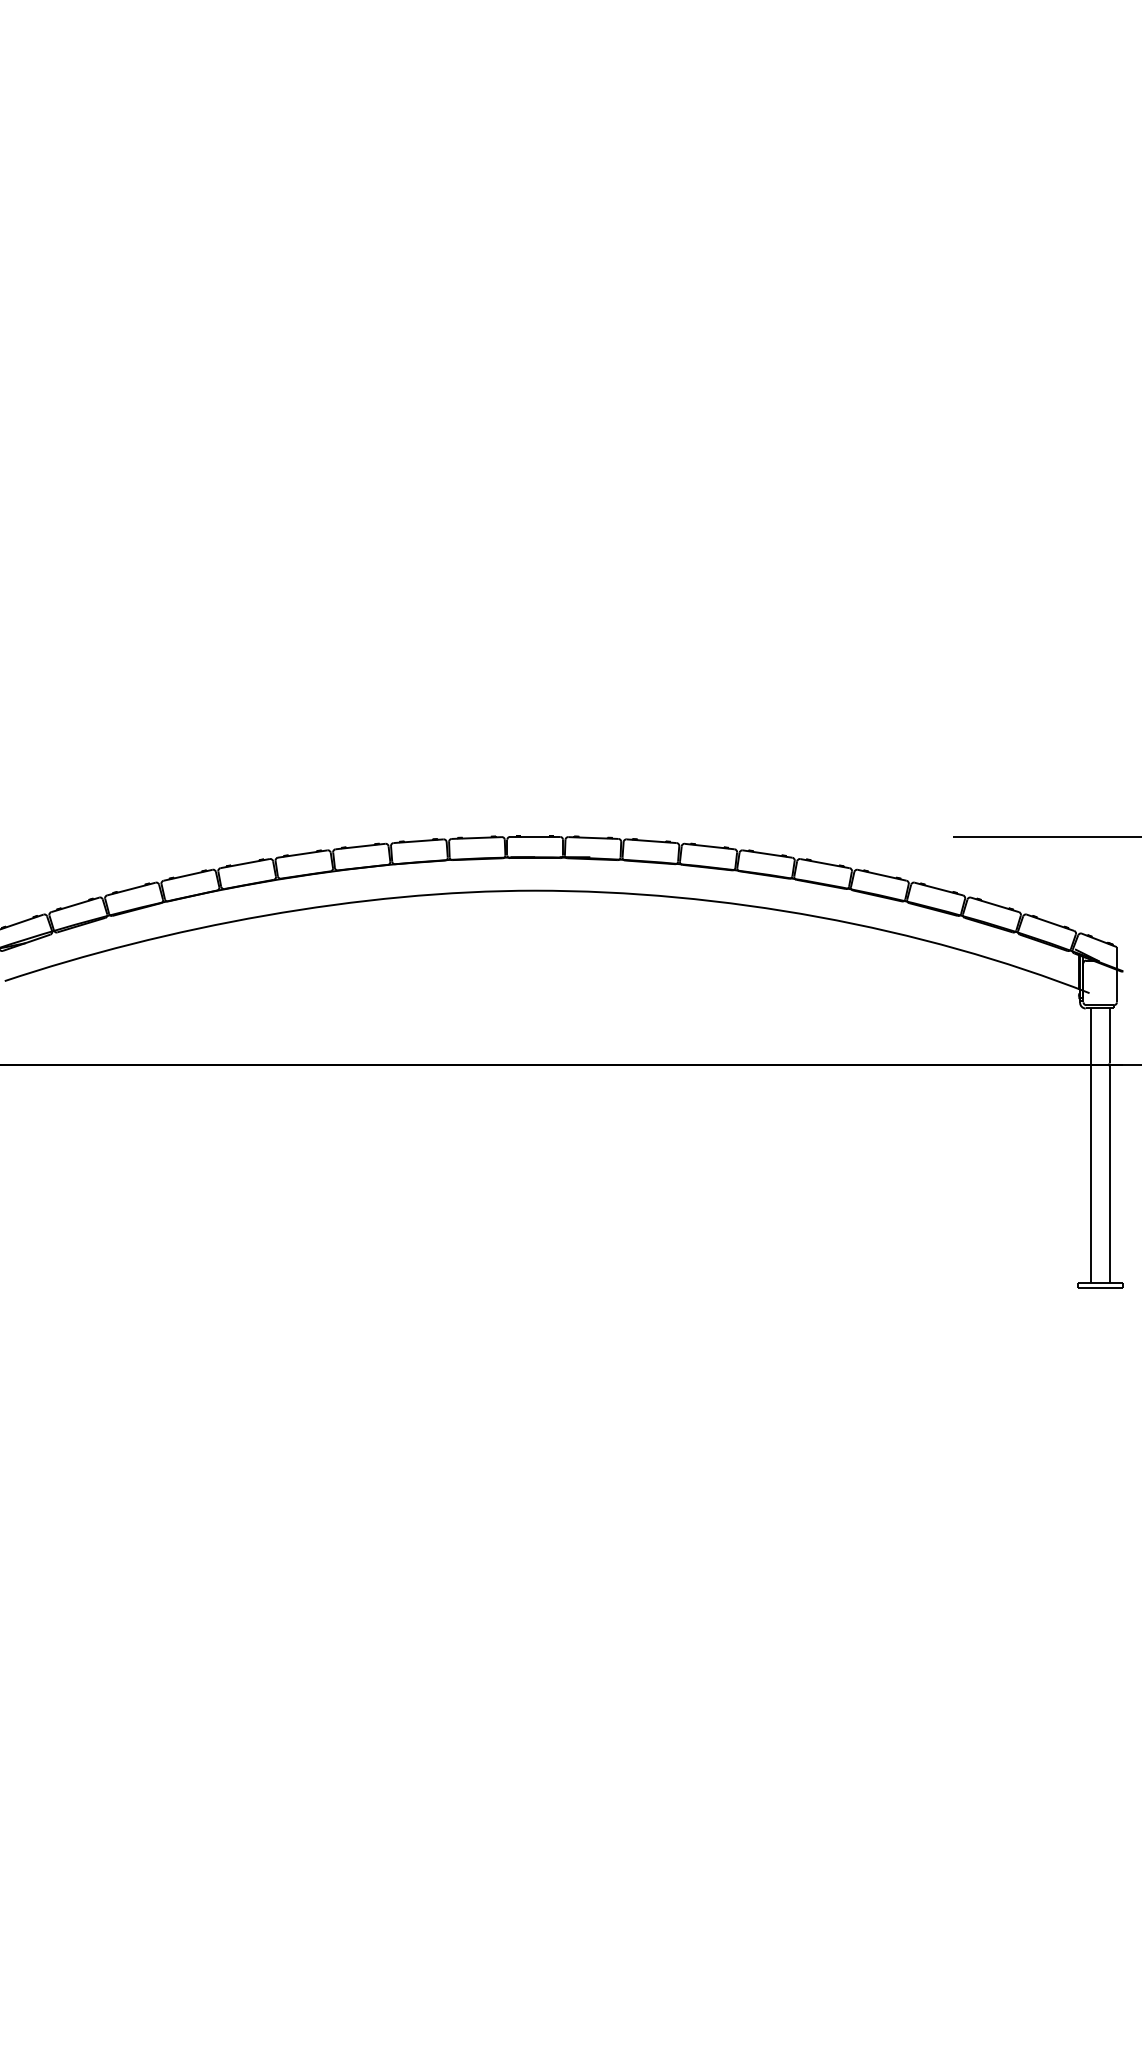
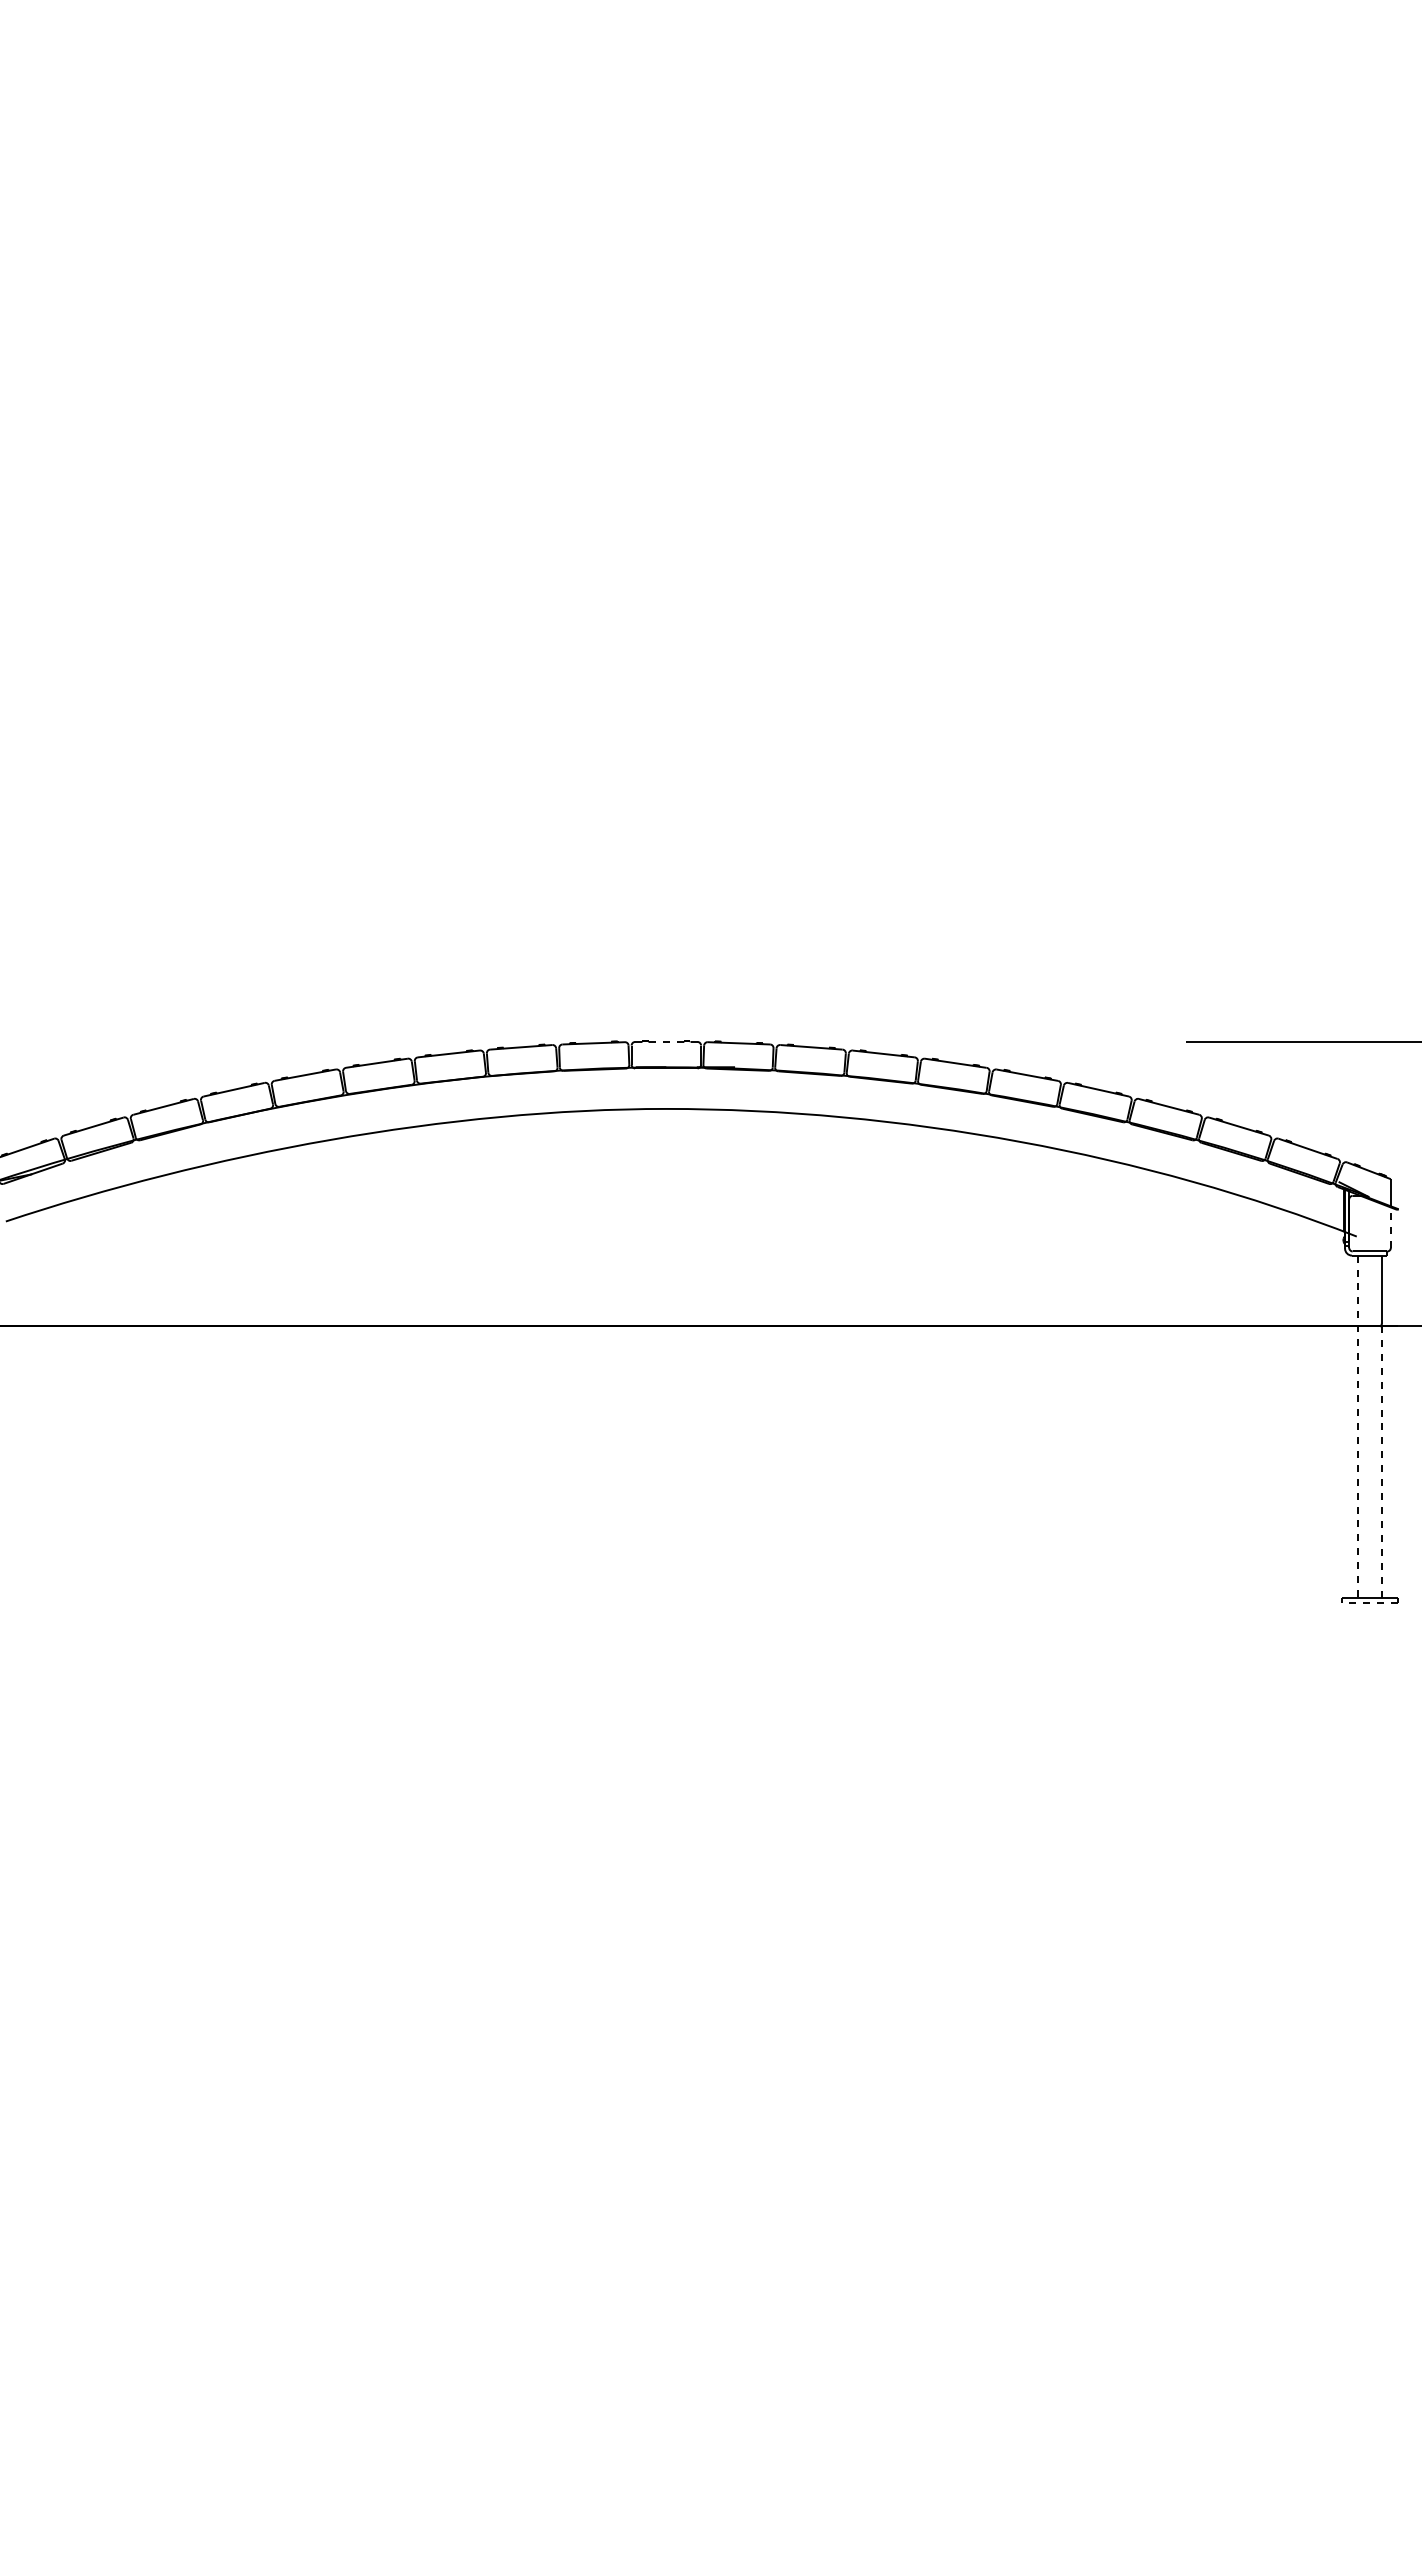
line: (535, 837) -> (666, 1042), solid -> dashed
line: (1116, 985) -> (1390, 1227), solid -> dashed
line: (1090, 1146) -> (1358, 1427), solid -> dashed
line: (1109, 1174) -> (1381, 1462), solid -> dashed
line: (1100, 1287) -> (1370, 1603), solid -> dashed

